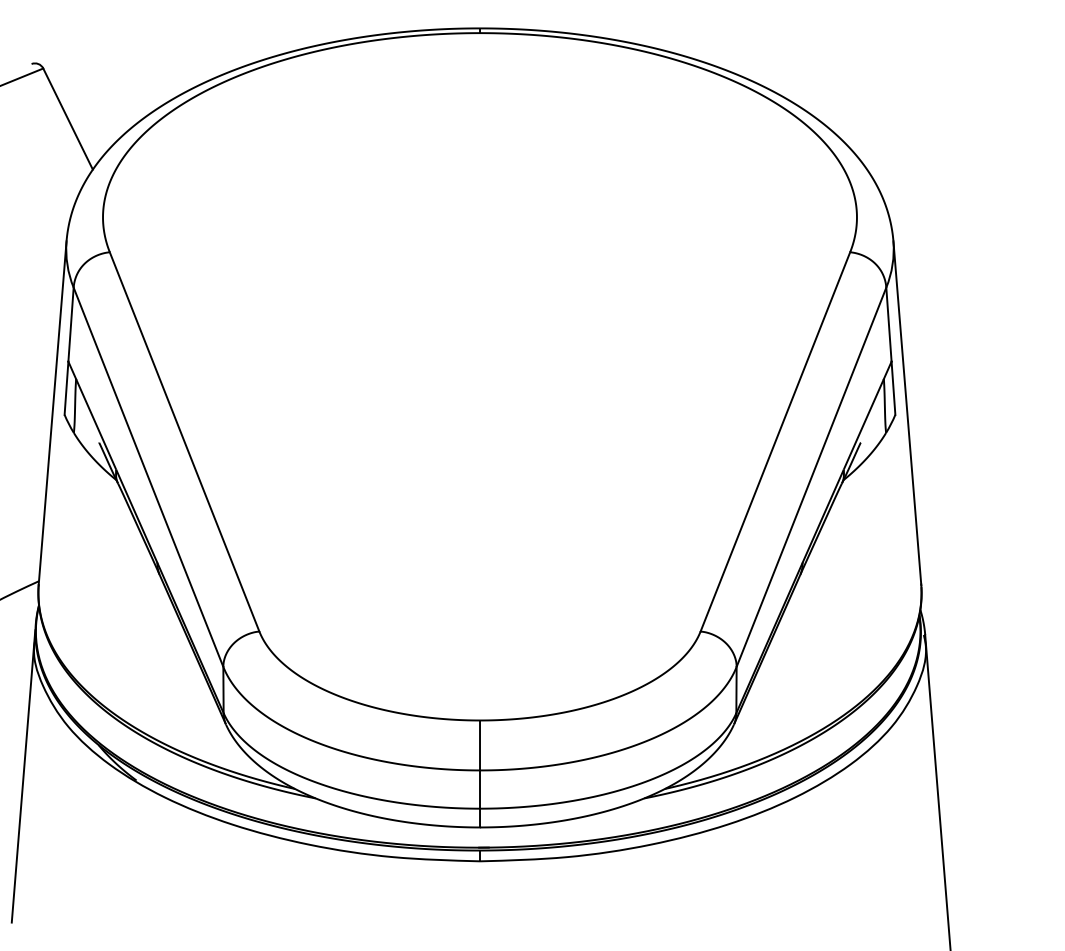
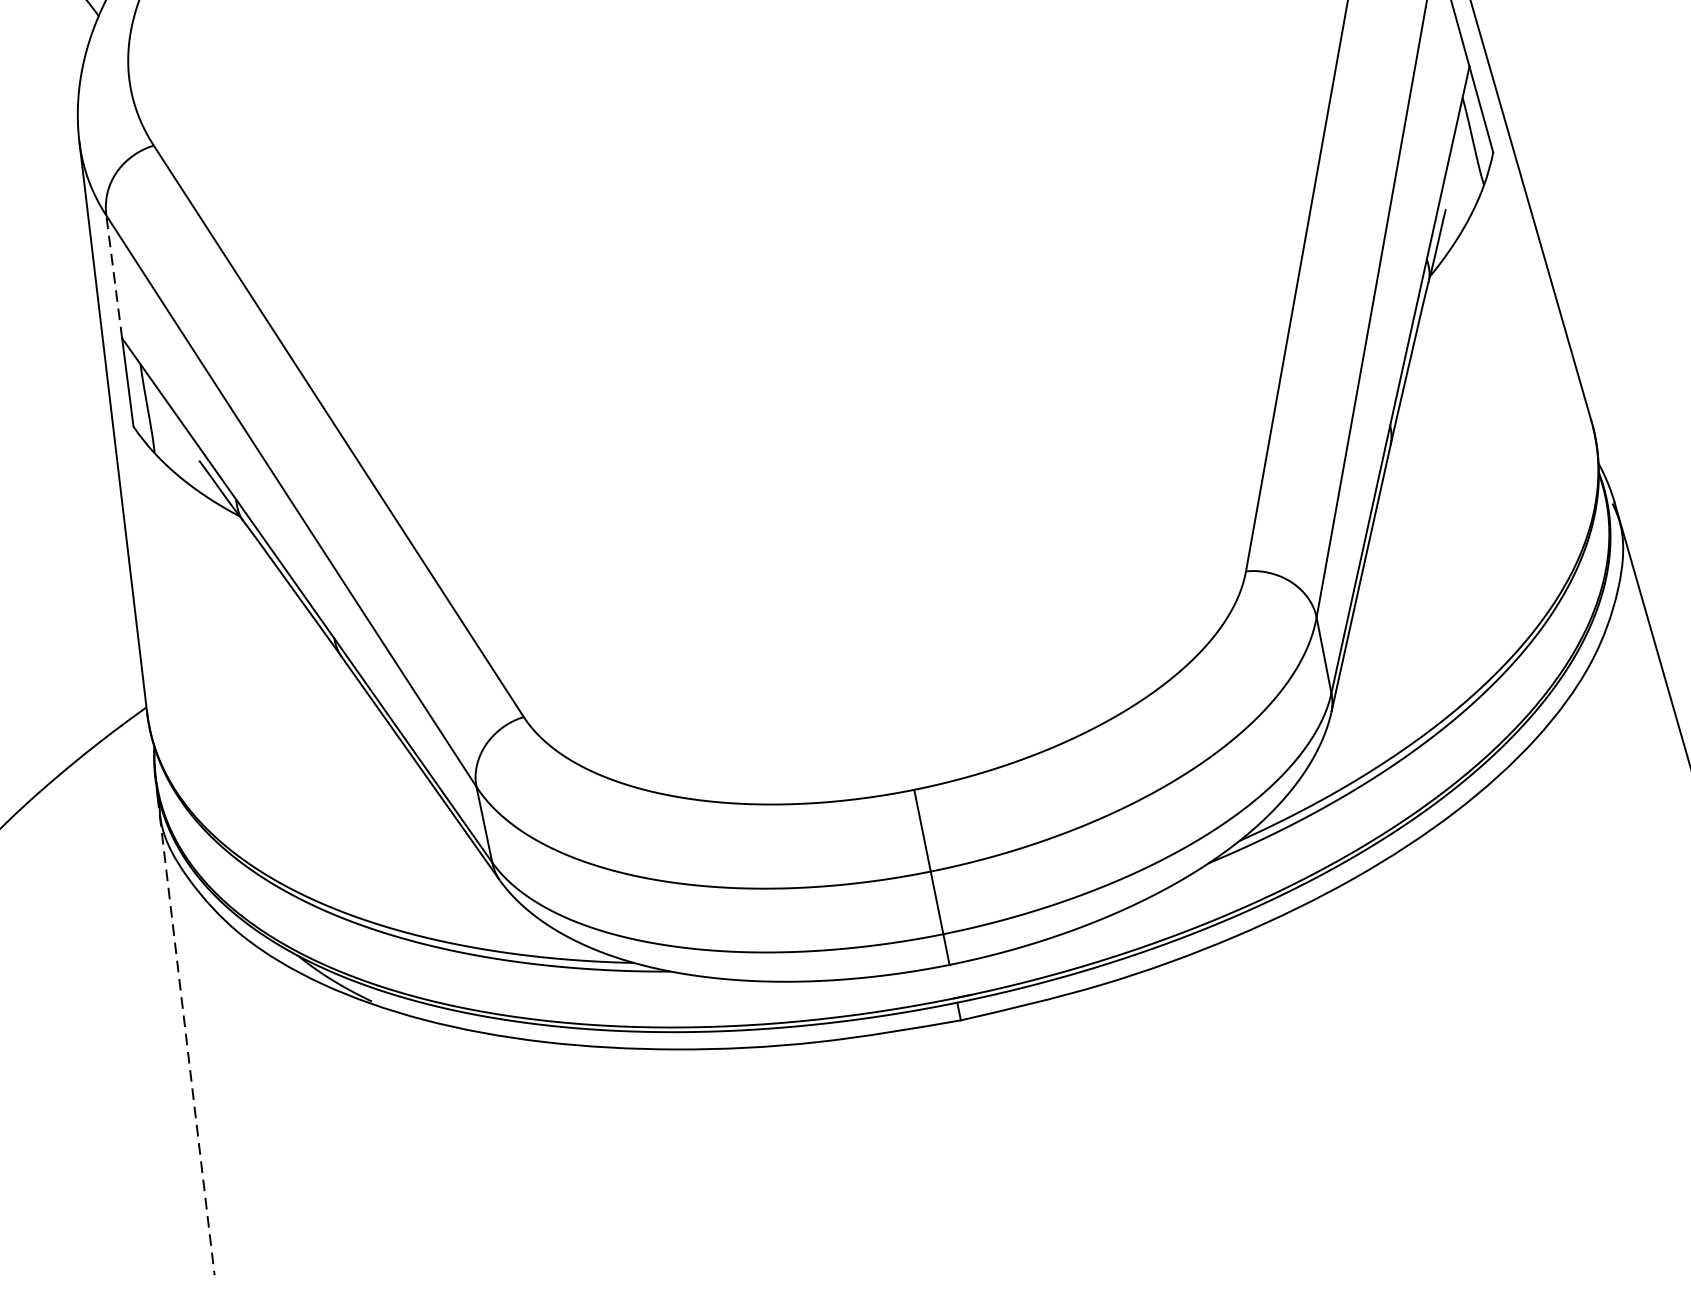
line: (71, 324) -> (114, 276), solid -> dashed
line: (23, 779) -> (186, 1037), solid -> dashed

